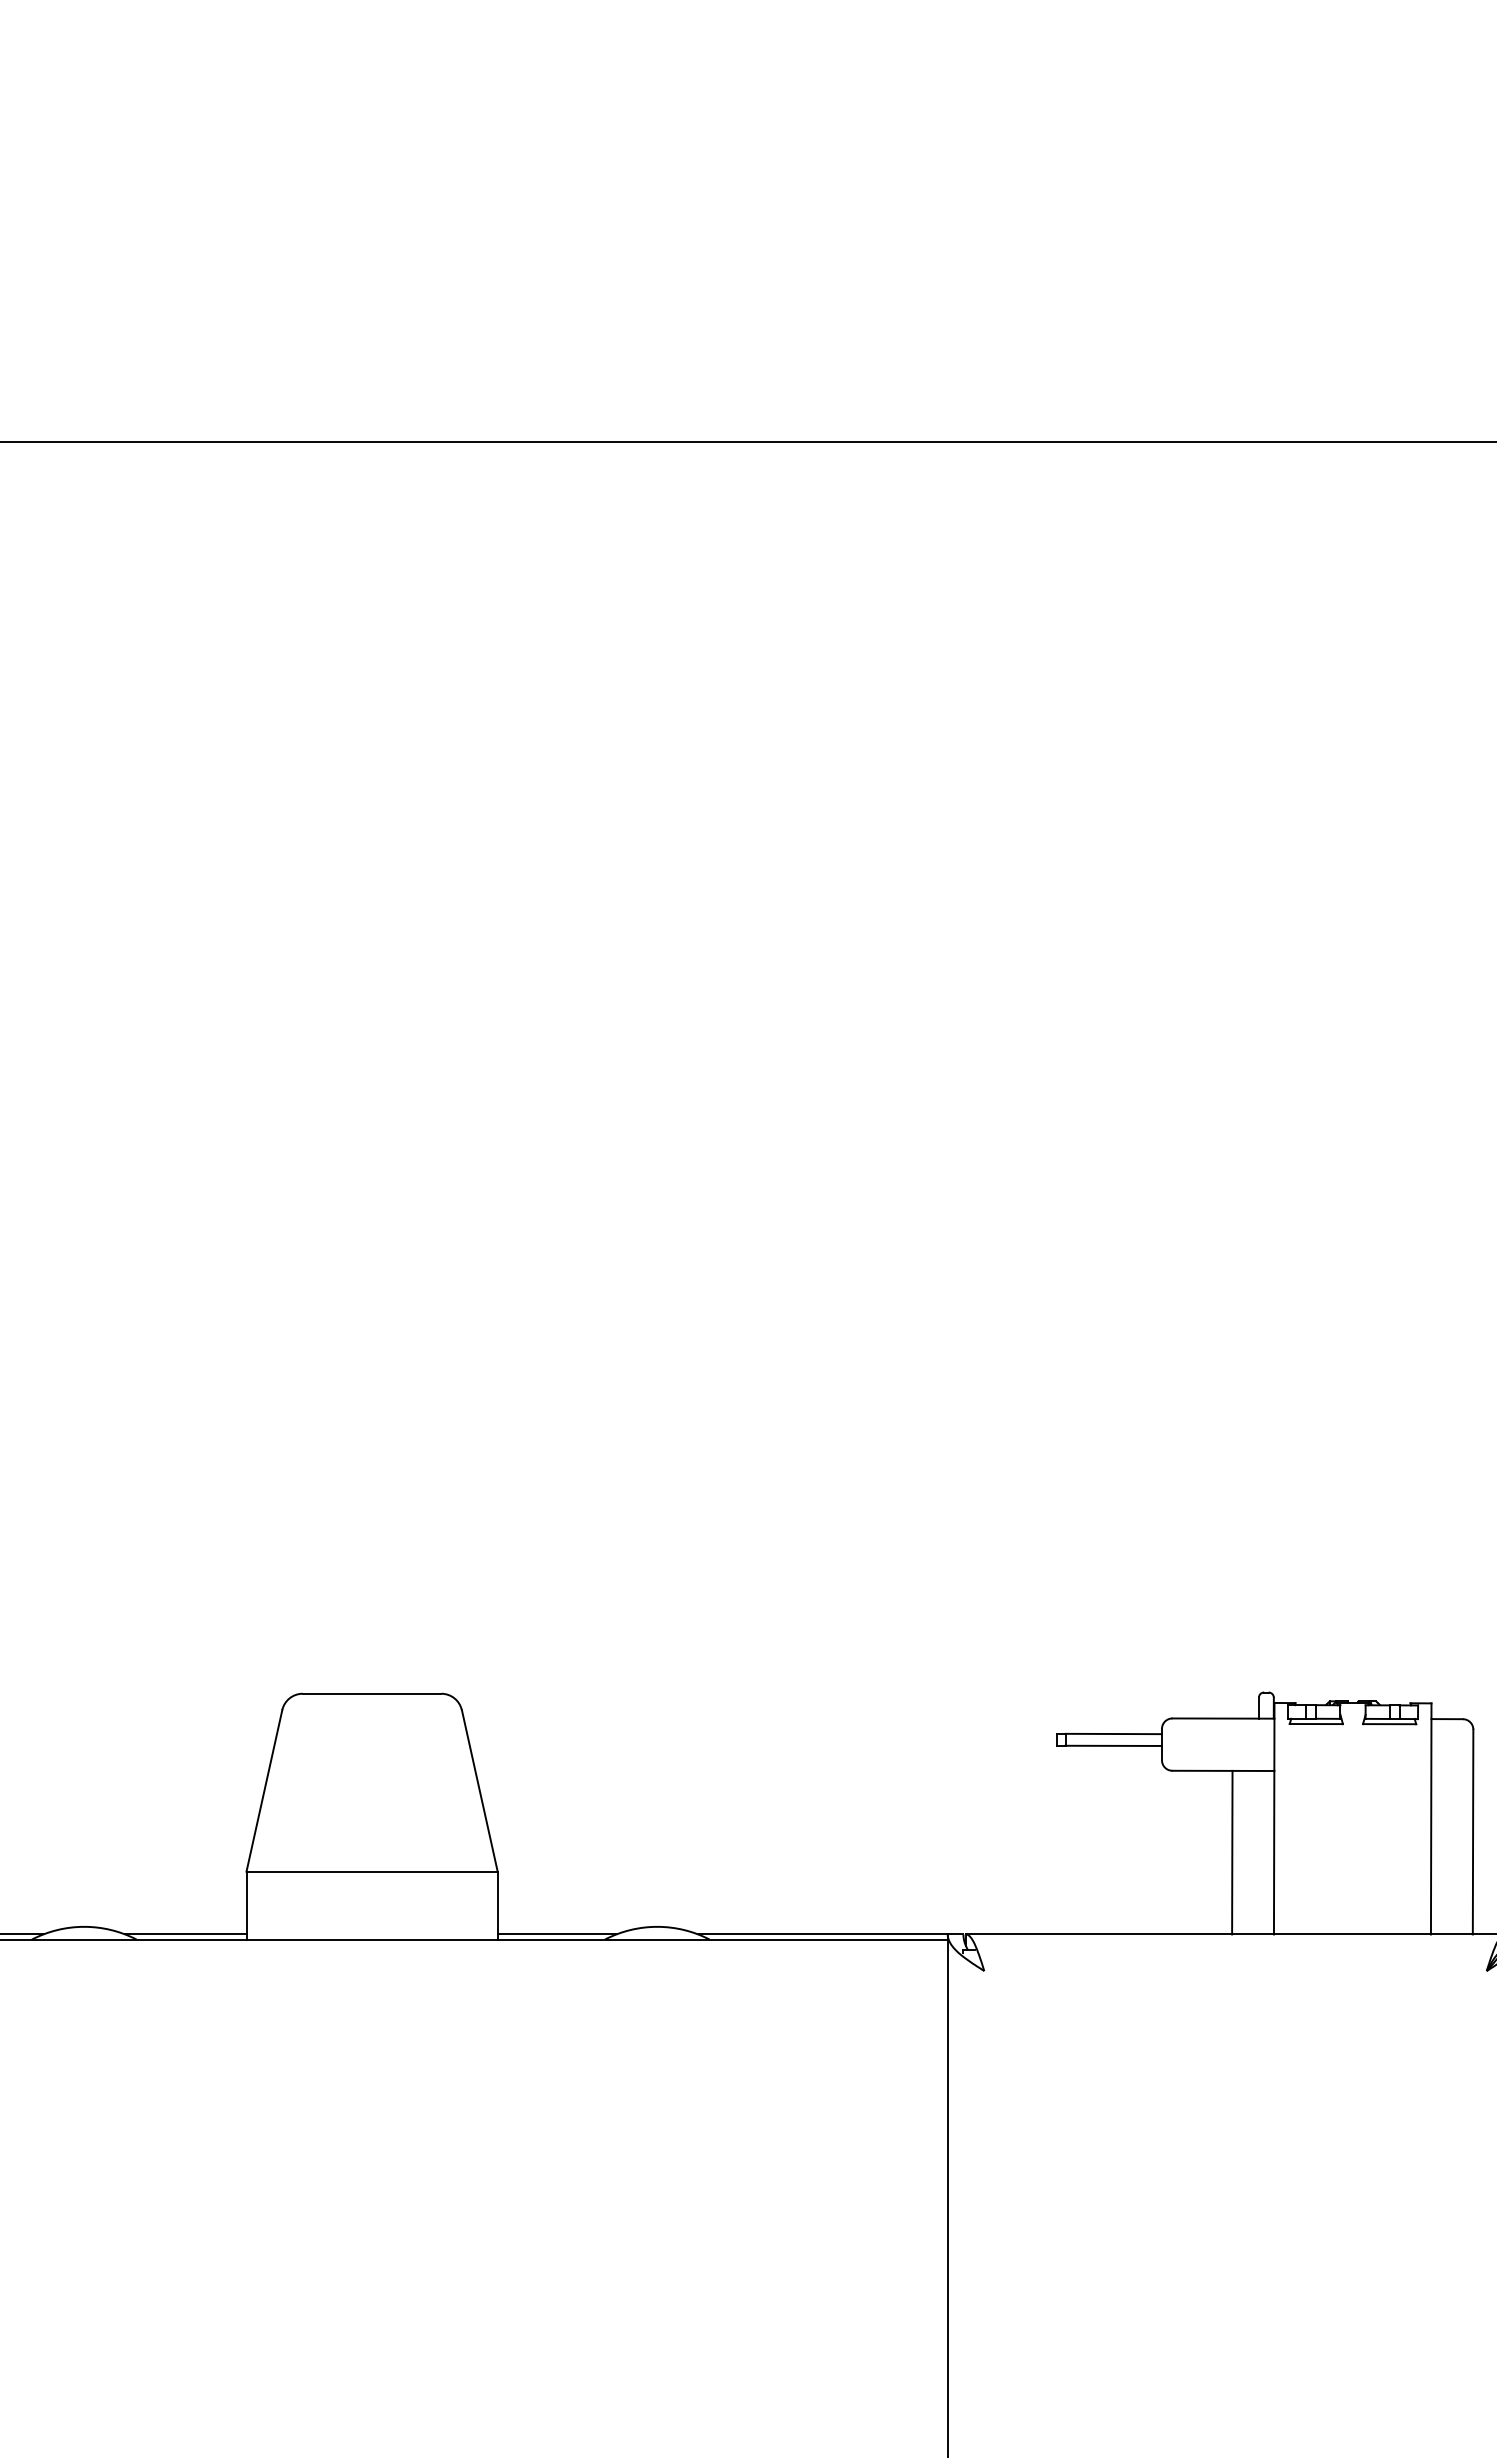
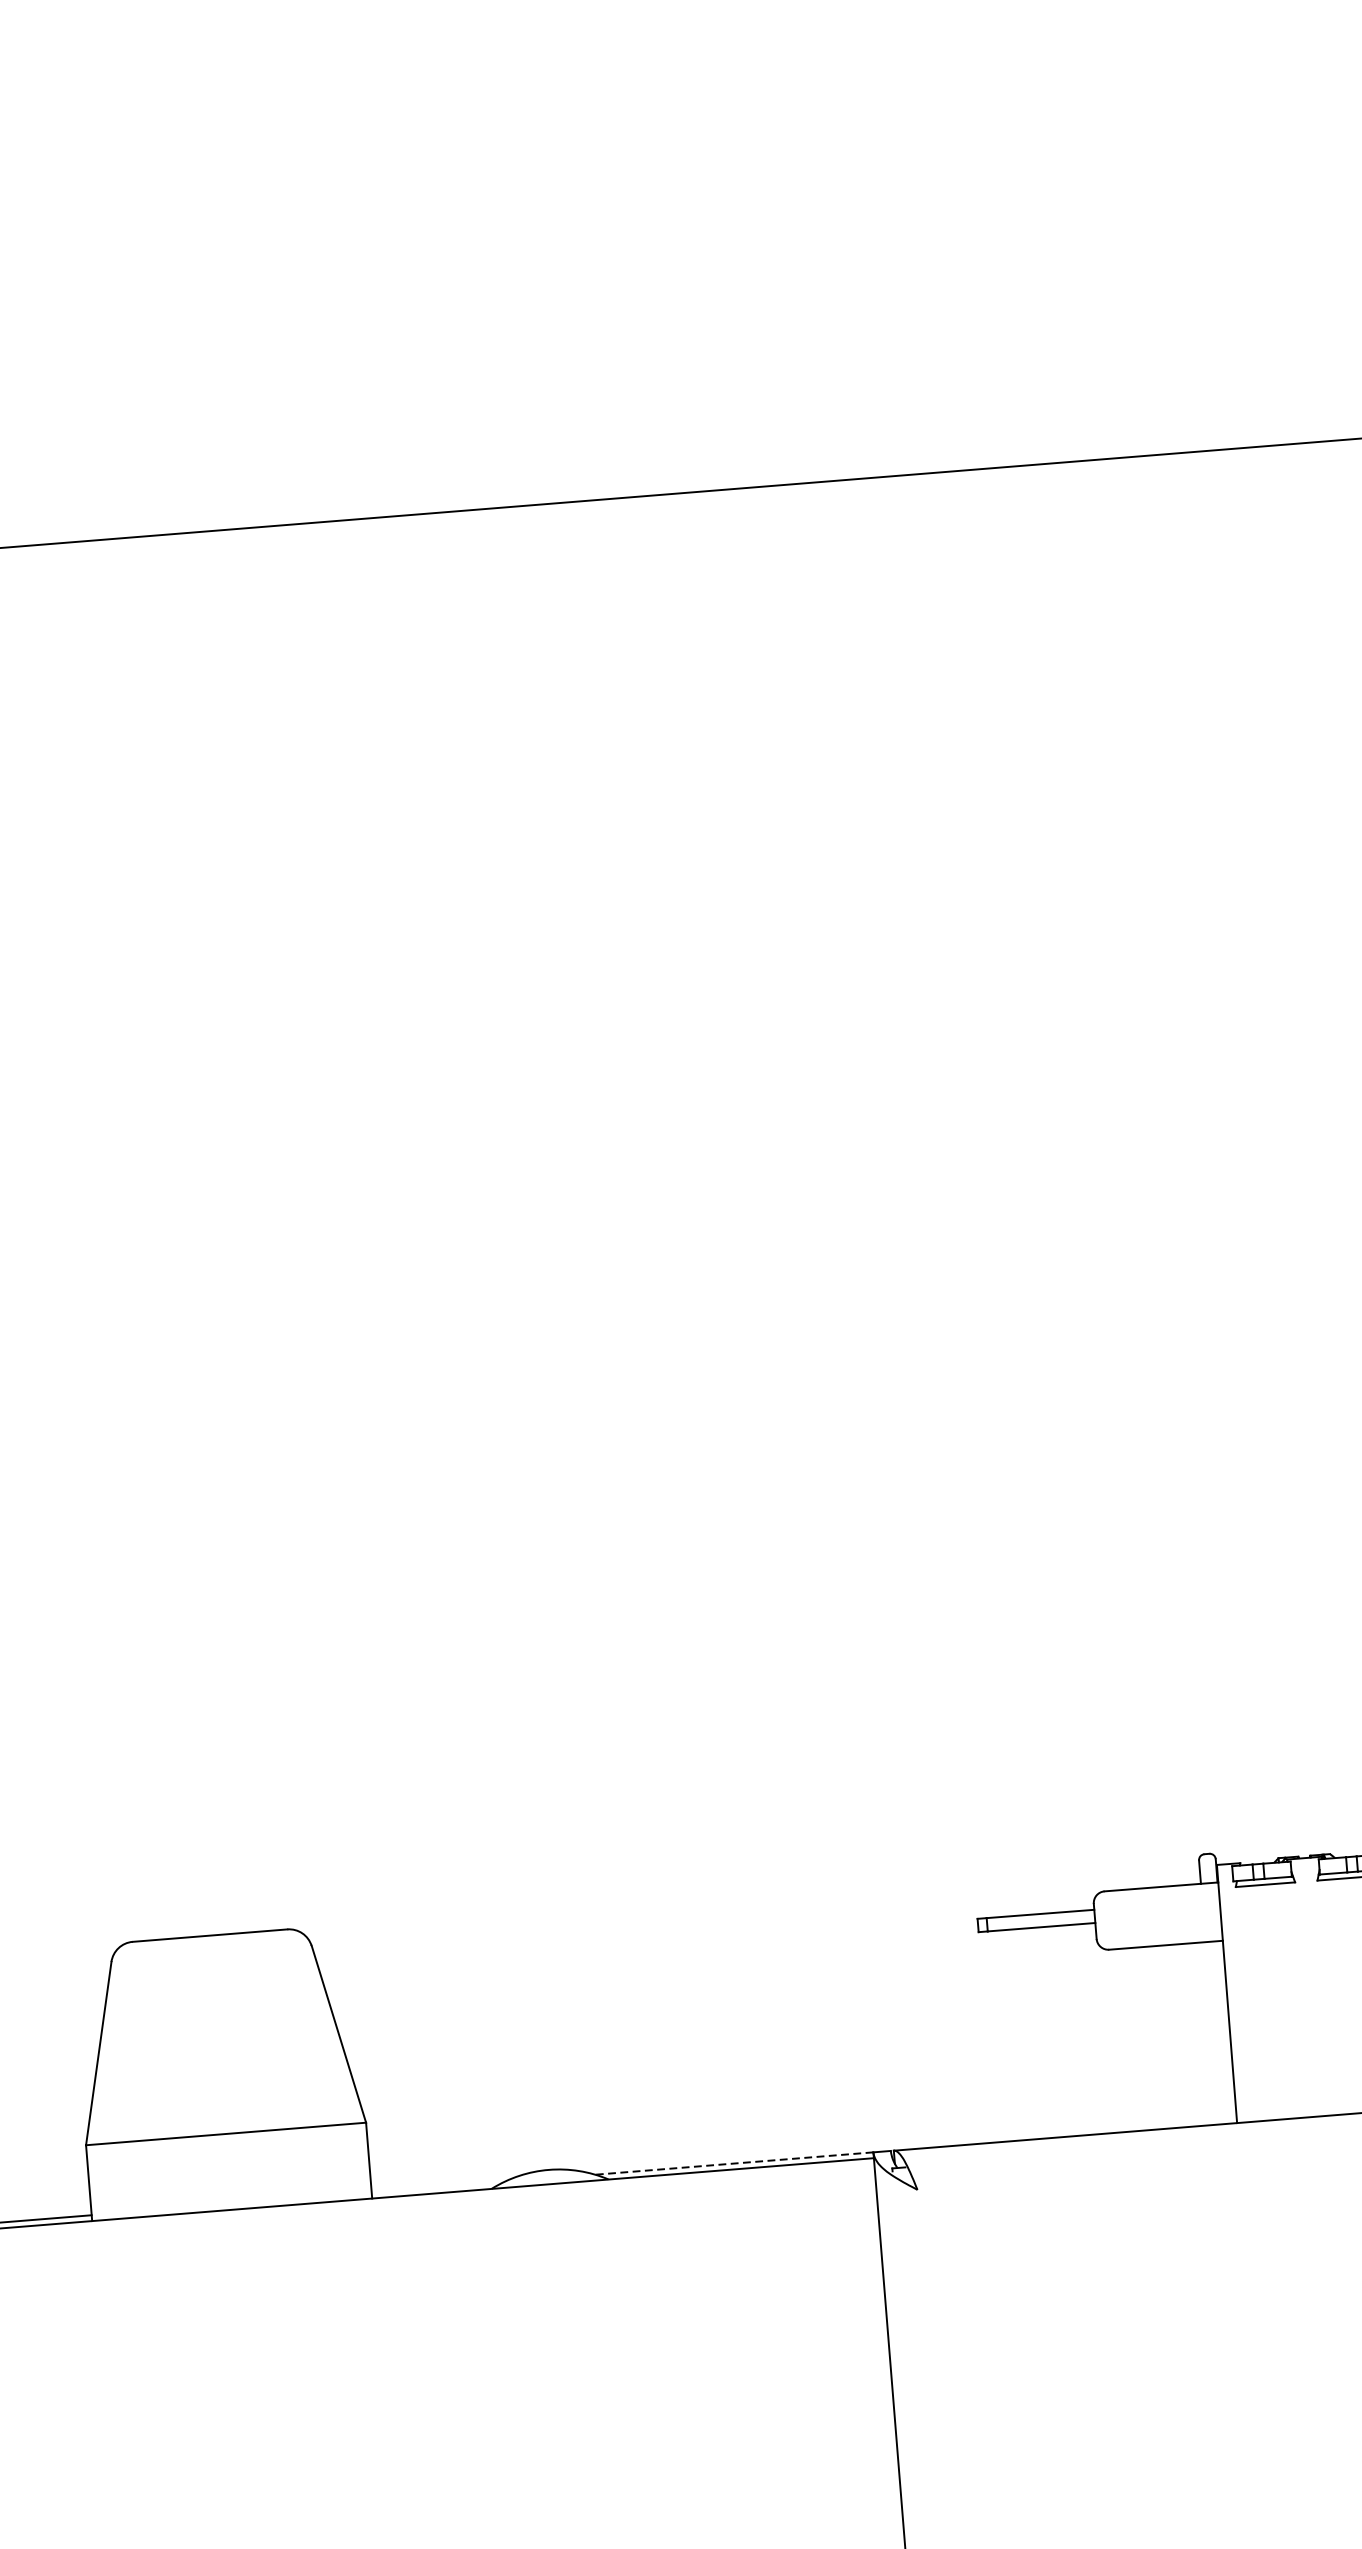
line: (1232, 1852) -> (1183, 2035), removed
line: (556, 1934) -> (437, 2187), removed
line: (822, 1934) -> (733, 2163), solid -> dashed

